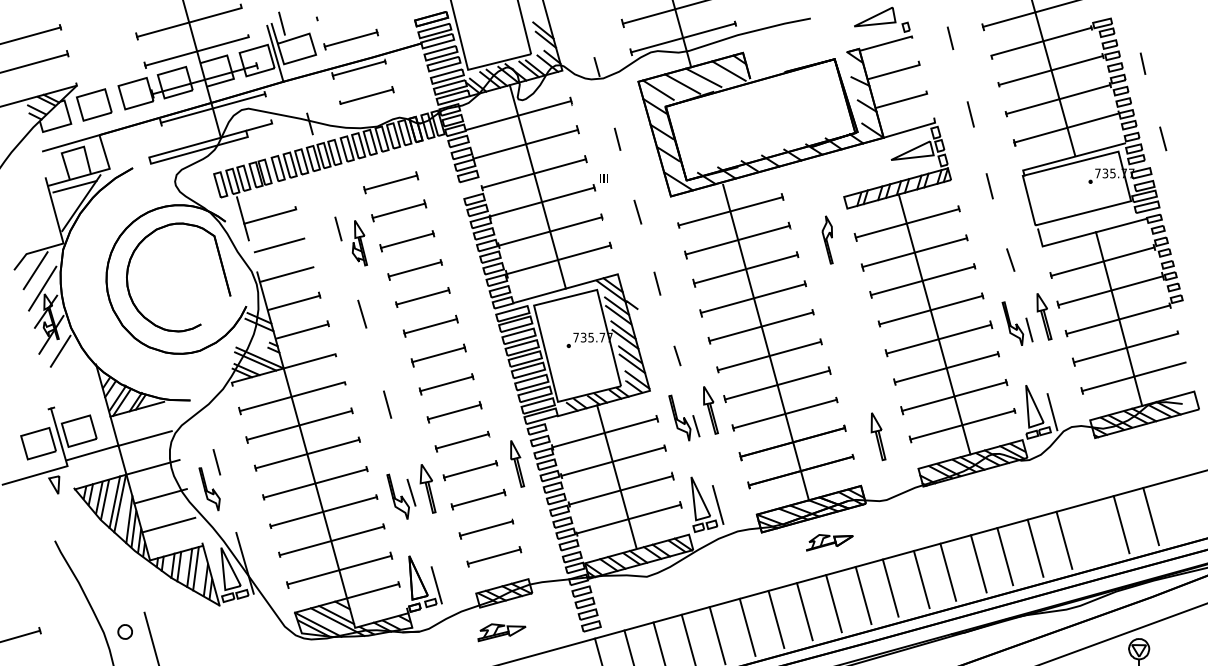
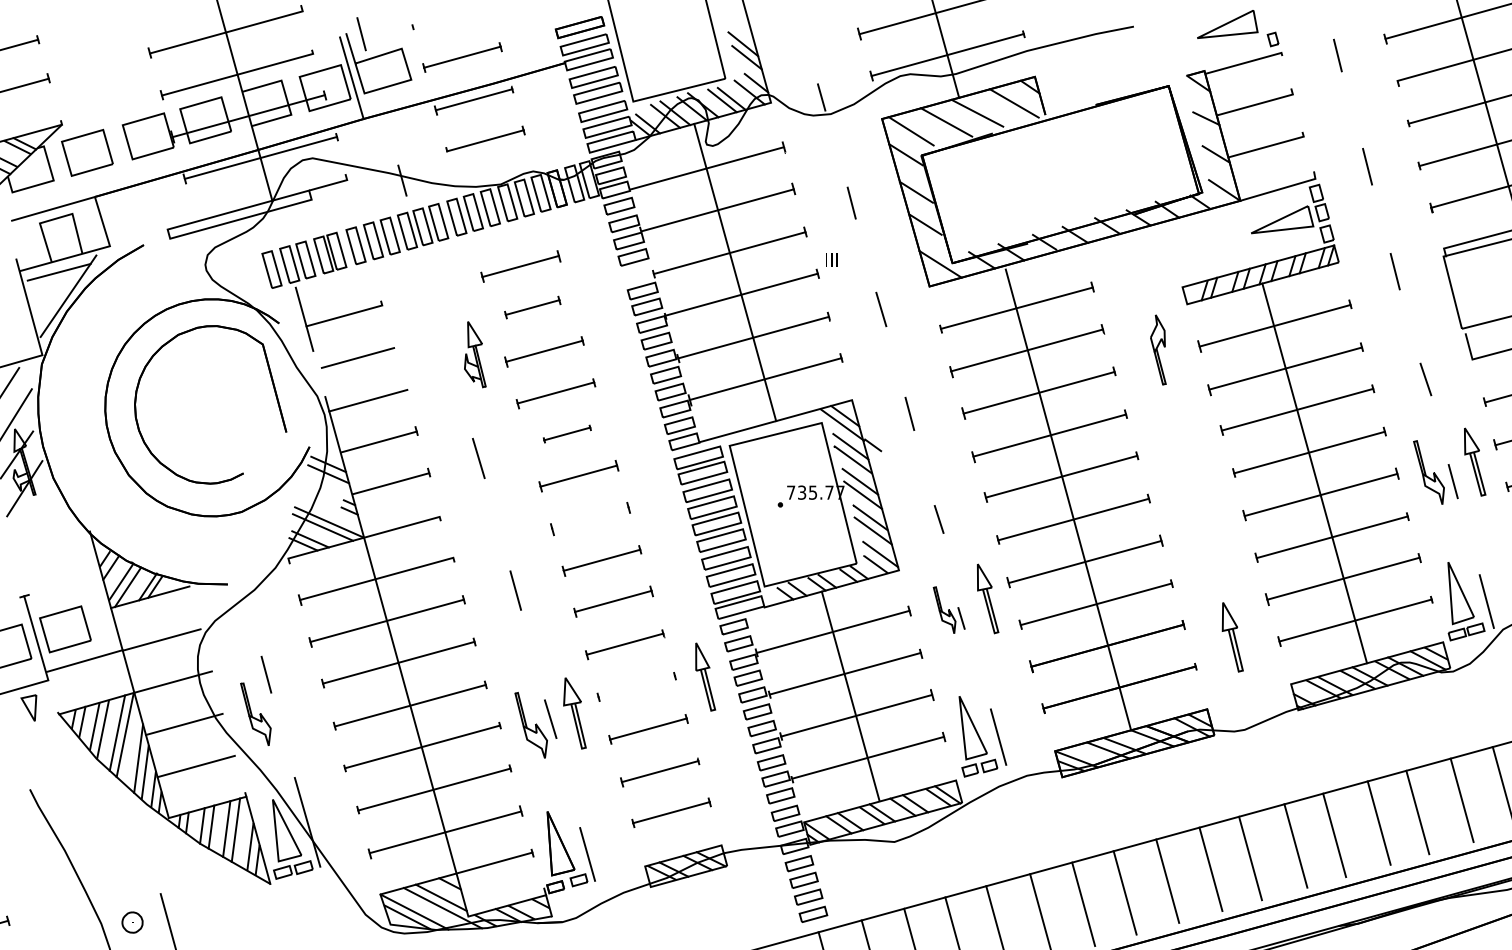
part: (399, 210) -> (533, 307), size x0.7
line: (338, 228) -> (444, 333), removed
part: (422, 297) -> (566, 434), size x0.6
line: (60, 350) -> (38, 511), removed
line: (438, 354) -> (590, 517), removed
part: (684, 417) -> (949, 609), size x0.7
line: (470, 470) -> (636, 686), removed
part: (829, 542) -> (1161, 791), removed
part: (501, 632) -> (682, 923), removed

